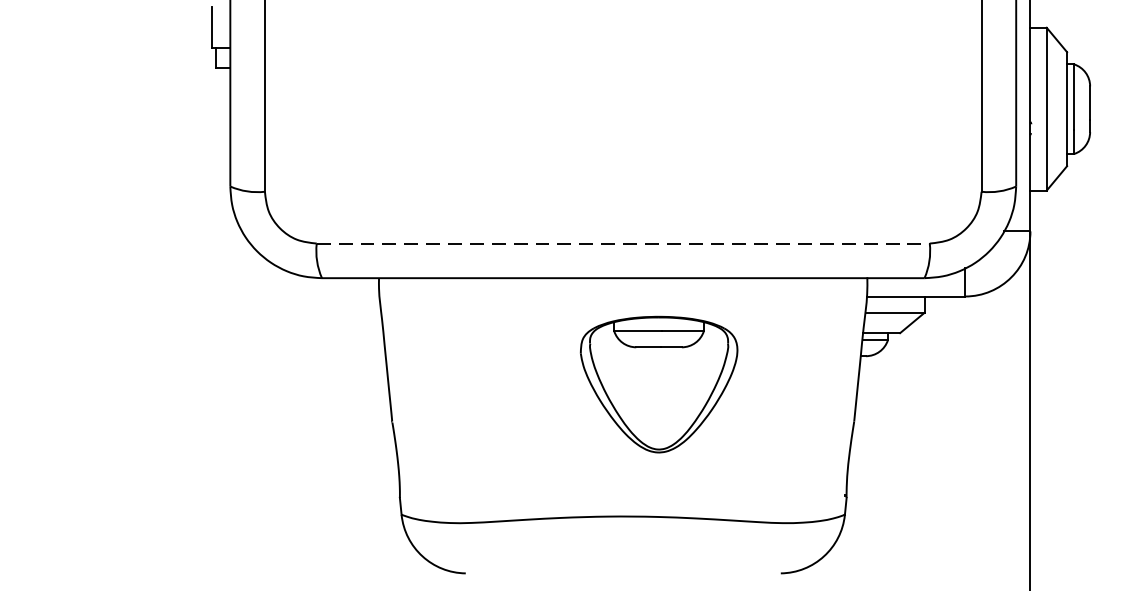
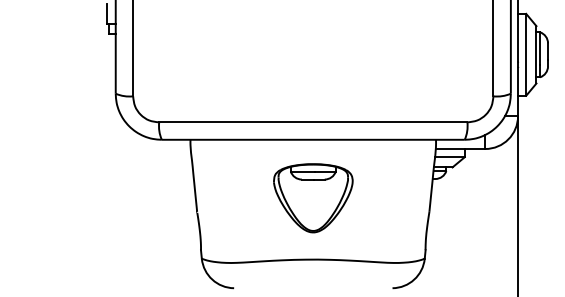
line: (623, 243) -> (313, 122), dashed -> solid
part: (659, 385) -> (313, 198), moved

